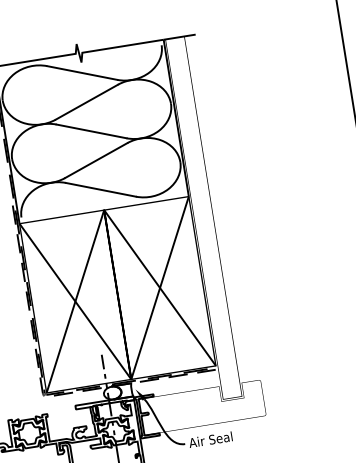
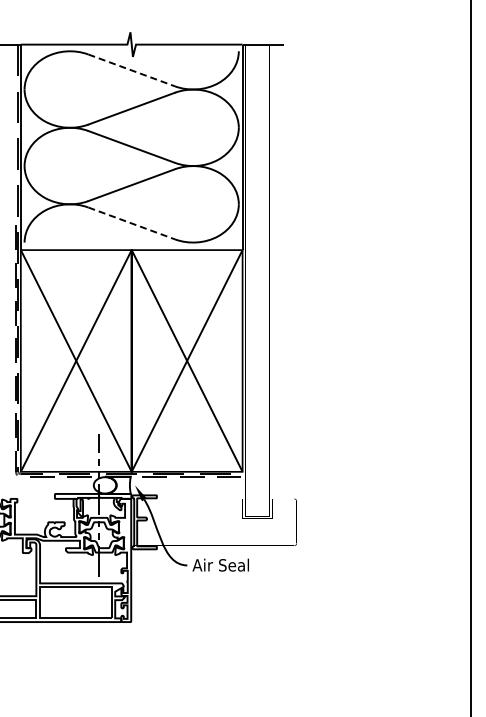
line: (82, 72) -> (132, 70), solid -> dashed
line: (101, 189) -> (132, 223), solid -> dashed

